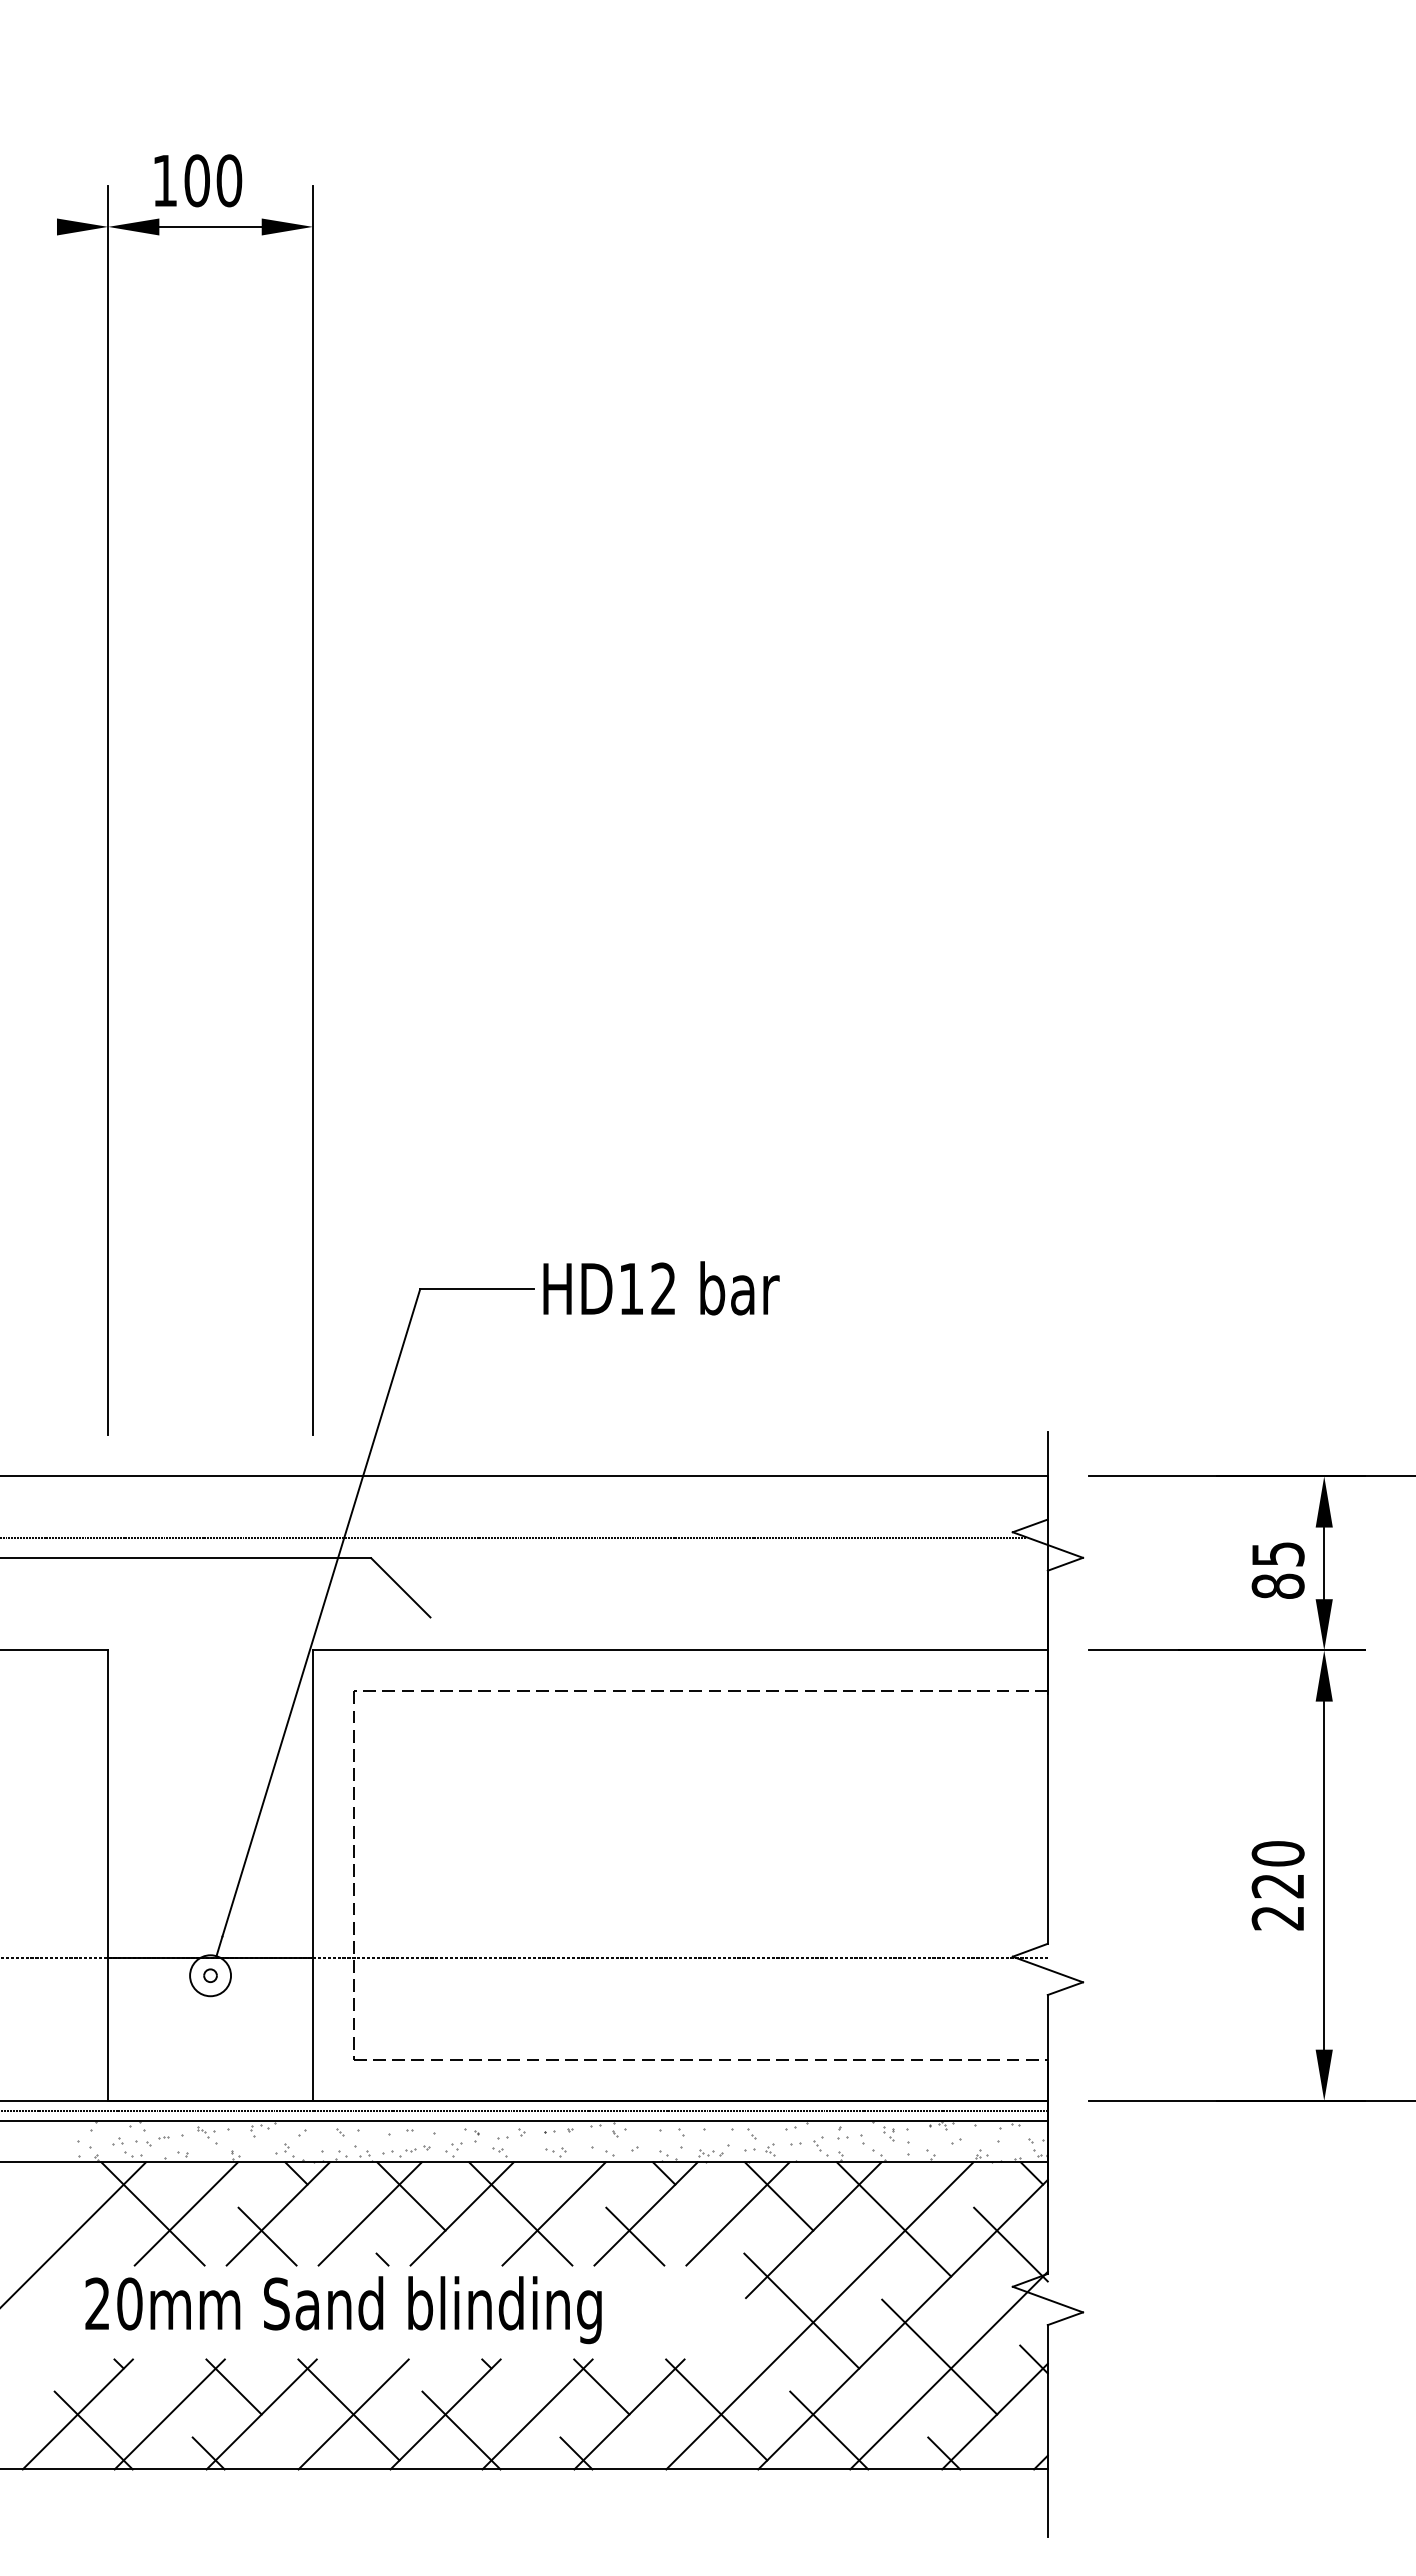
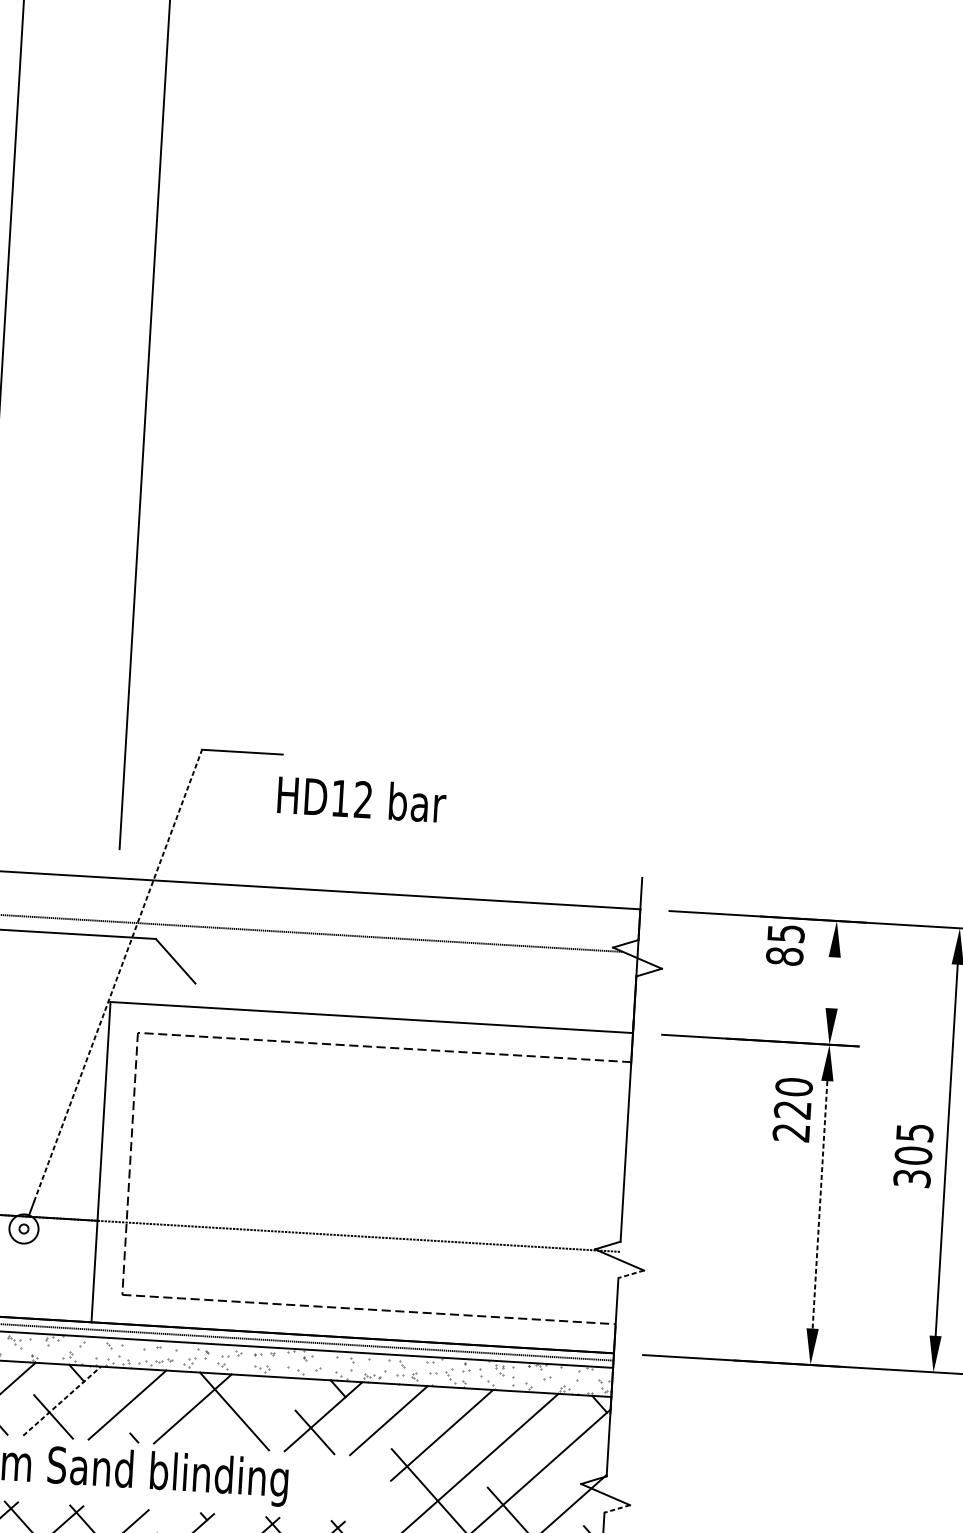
text: (661, 1288) -> (361, 799), moved
line: (1324, 1563) -> (833, 982), removed
text: (1277, 1570) -> (784, 945), moved
line: (321, 1612) -> (118, 975), solid -> dashed
line: (1324, 1876) -> (820, 1205), solid -> dashed
text: (1277, 1885) -> (792, 1109), moved
line: (1065, 1988) -> (631, 1274), solid -> dashed
line: (411, 2196) -> (157, 1394), removed
line: (778, 2196) -> (418, 1409), removed
line: (278, 2213) -> (62, 1400), solid -> dashed
line: (553, 2213) -> (257, 1412), removed
line: (893, 2219) -> (499, 1431), removed
line: (1010, 2244) -> (581, 1453), removed
line: (1065, 2318) -> (617, 1508), solid -> dashed

